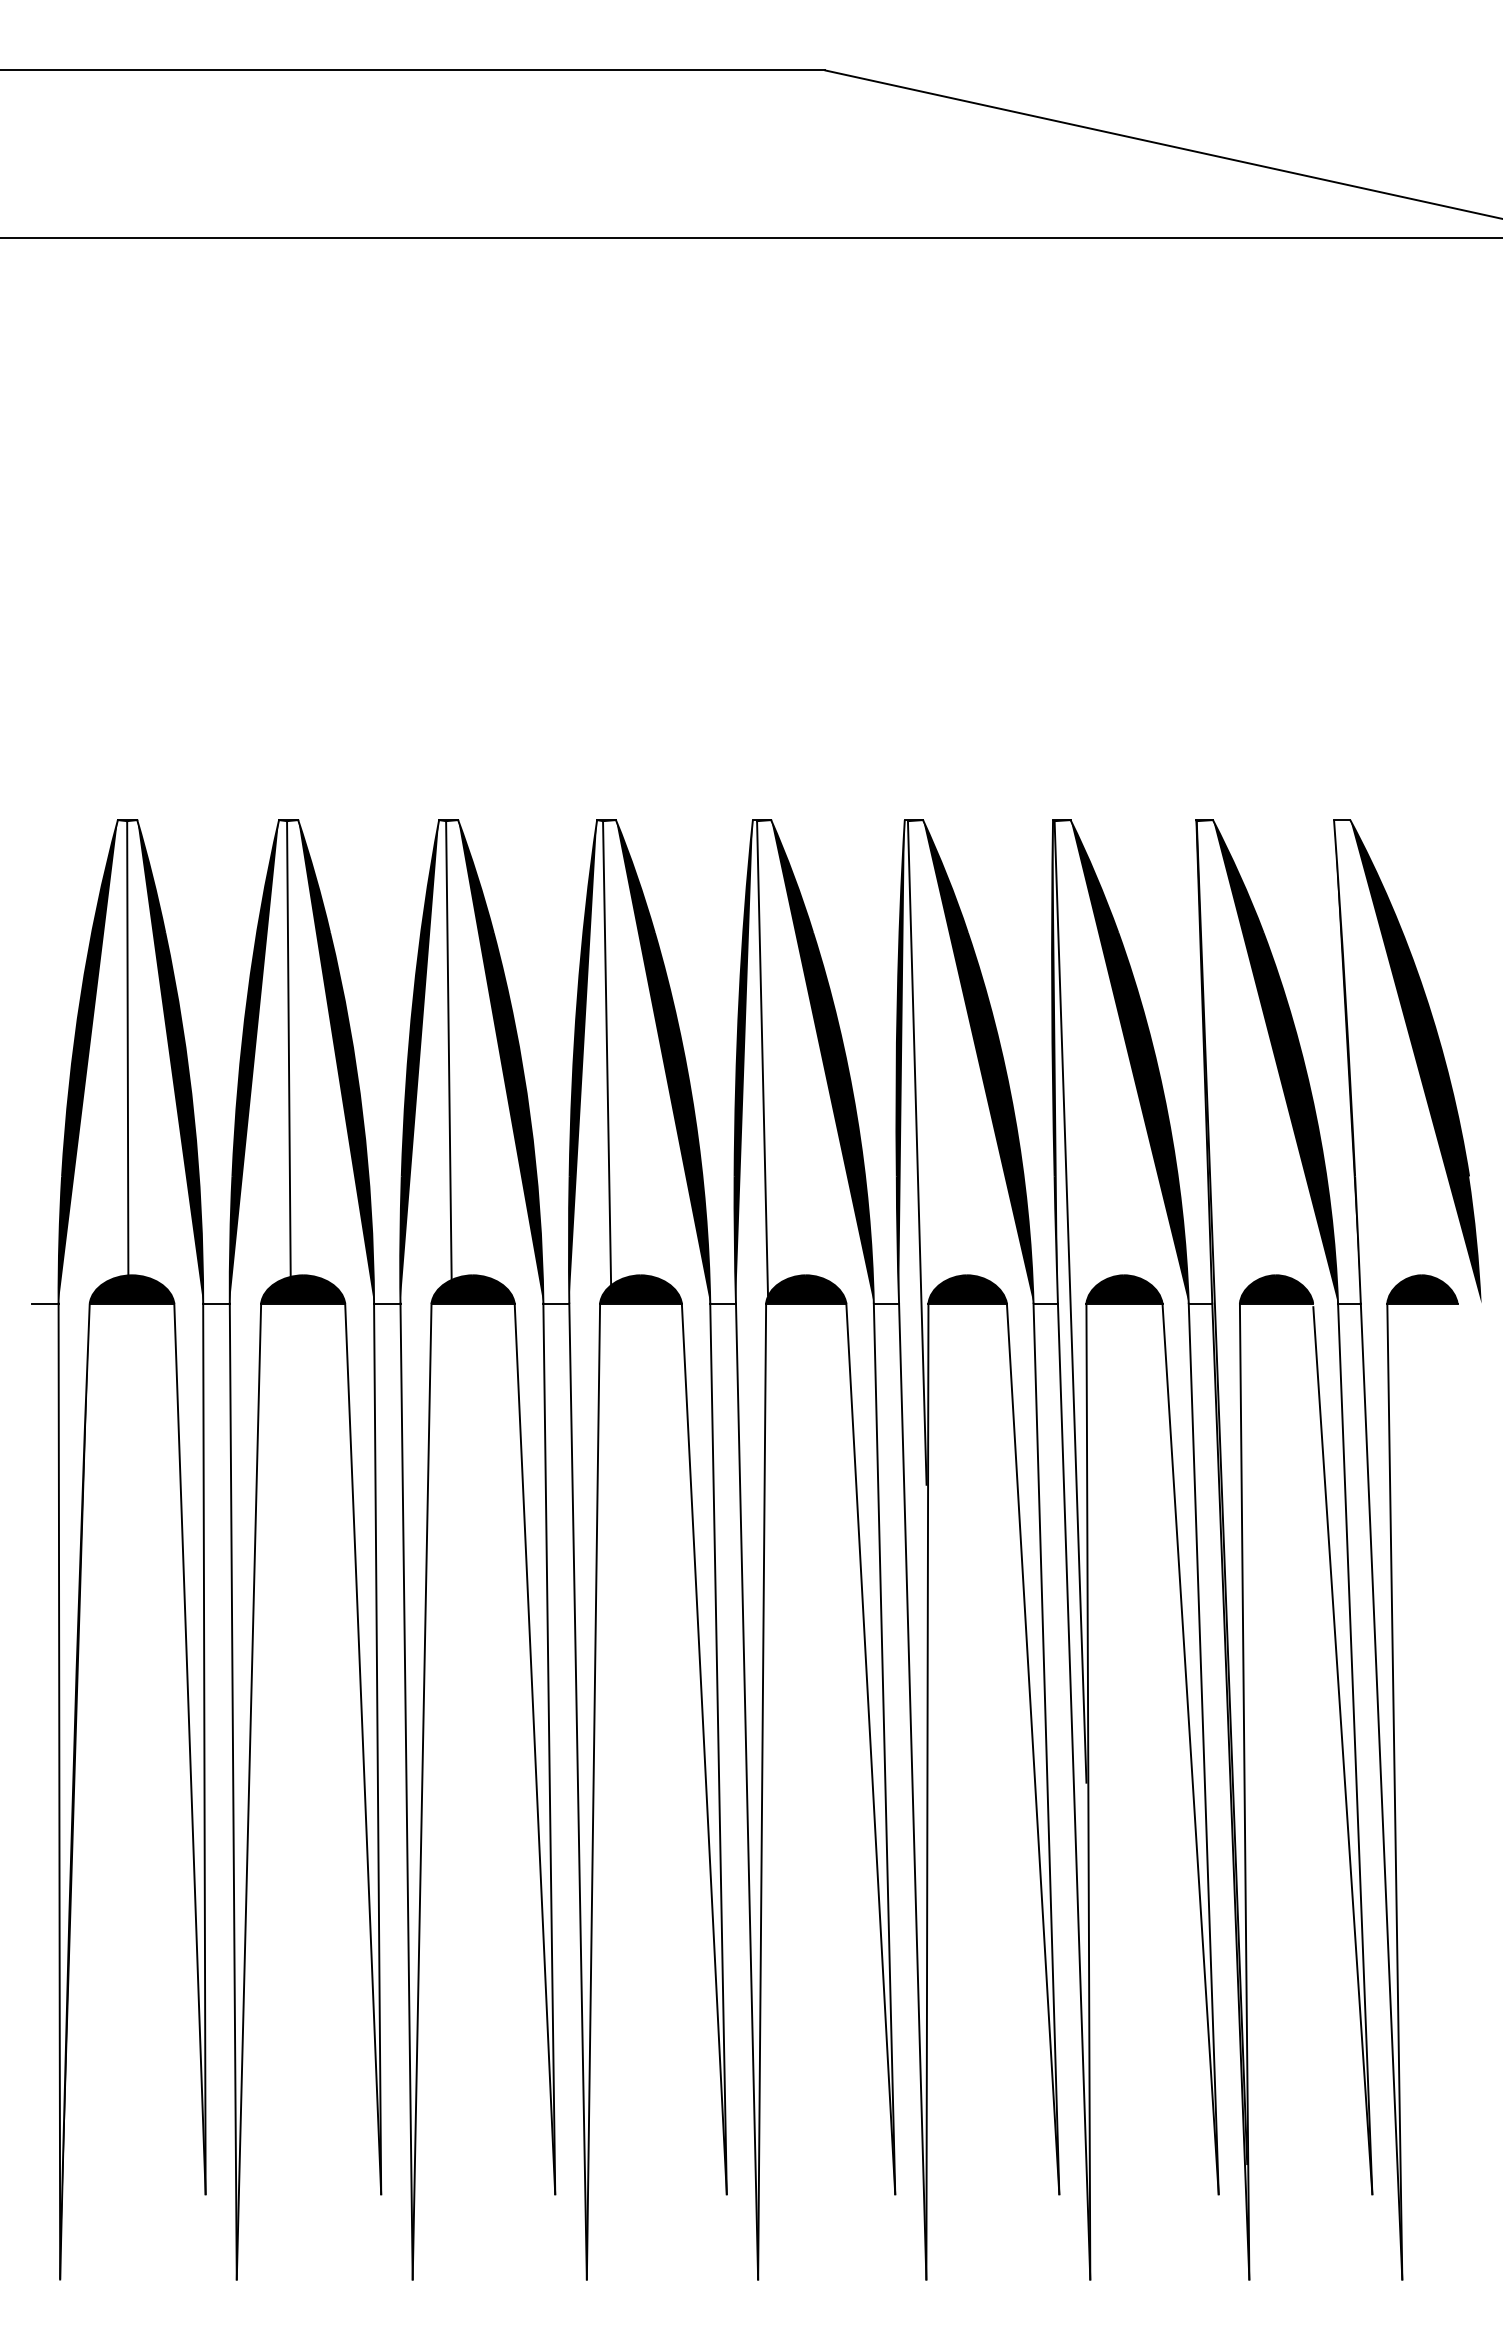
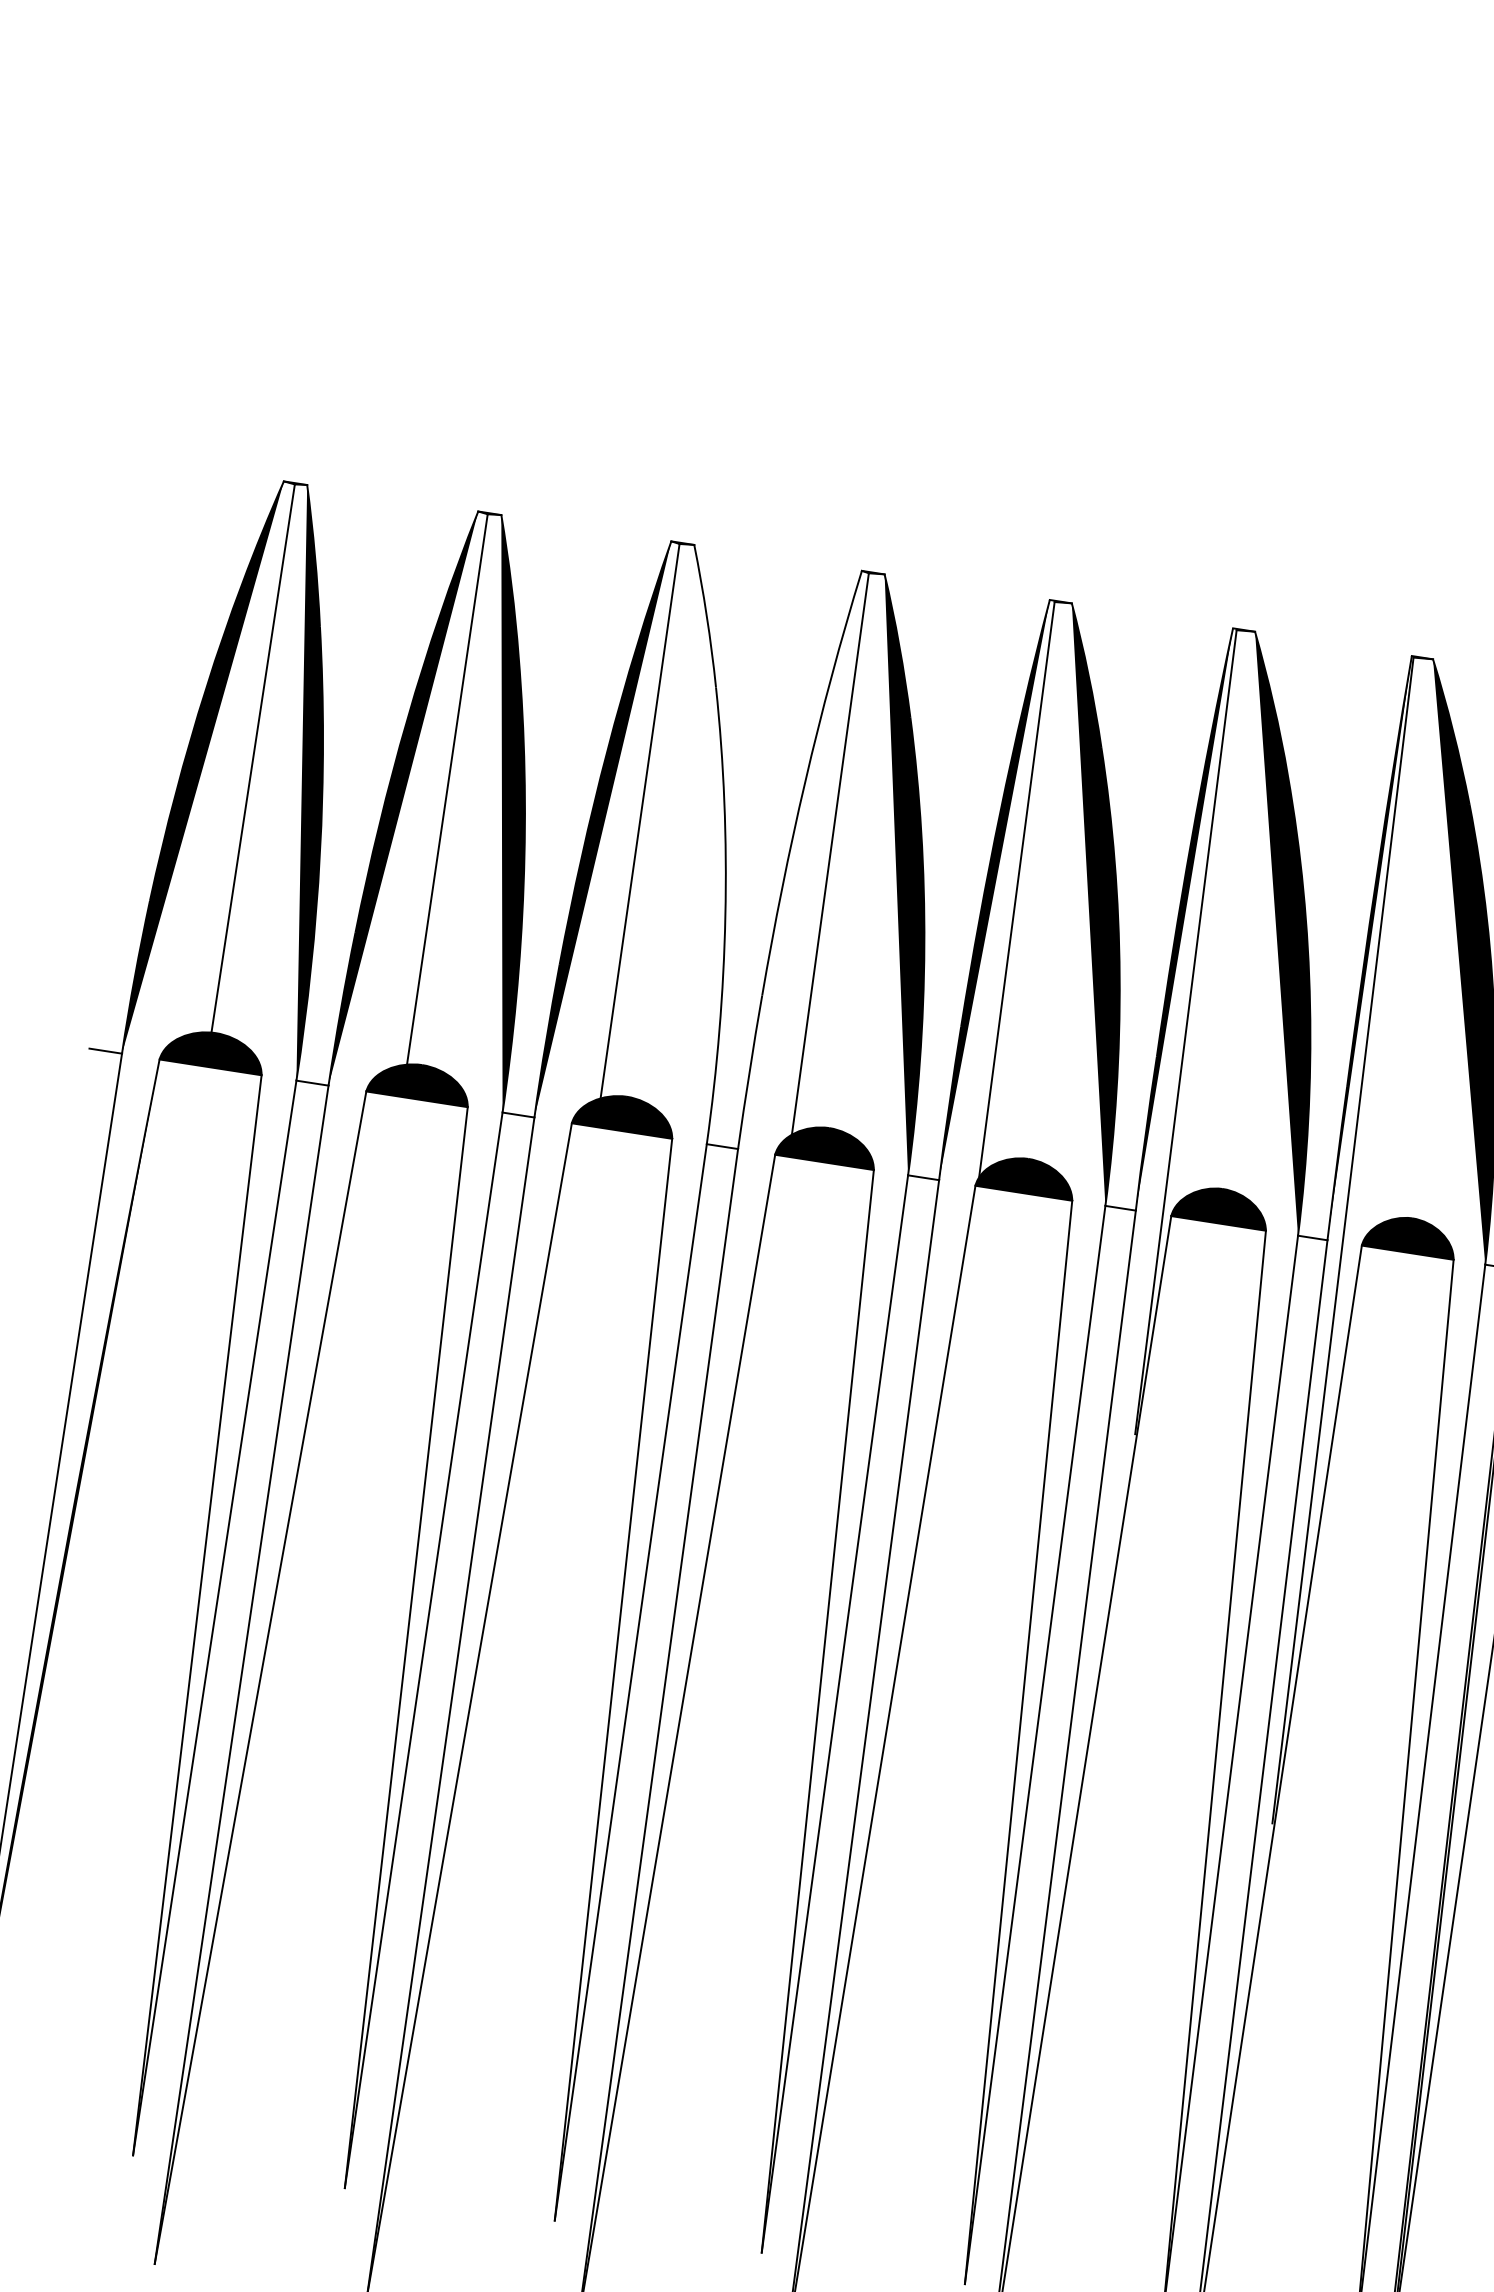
fill: (500, 1061) -> (700, 844), removed
fill: (582, 1061) -> (799, 859), removed

